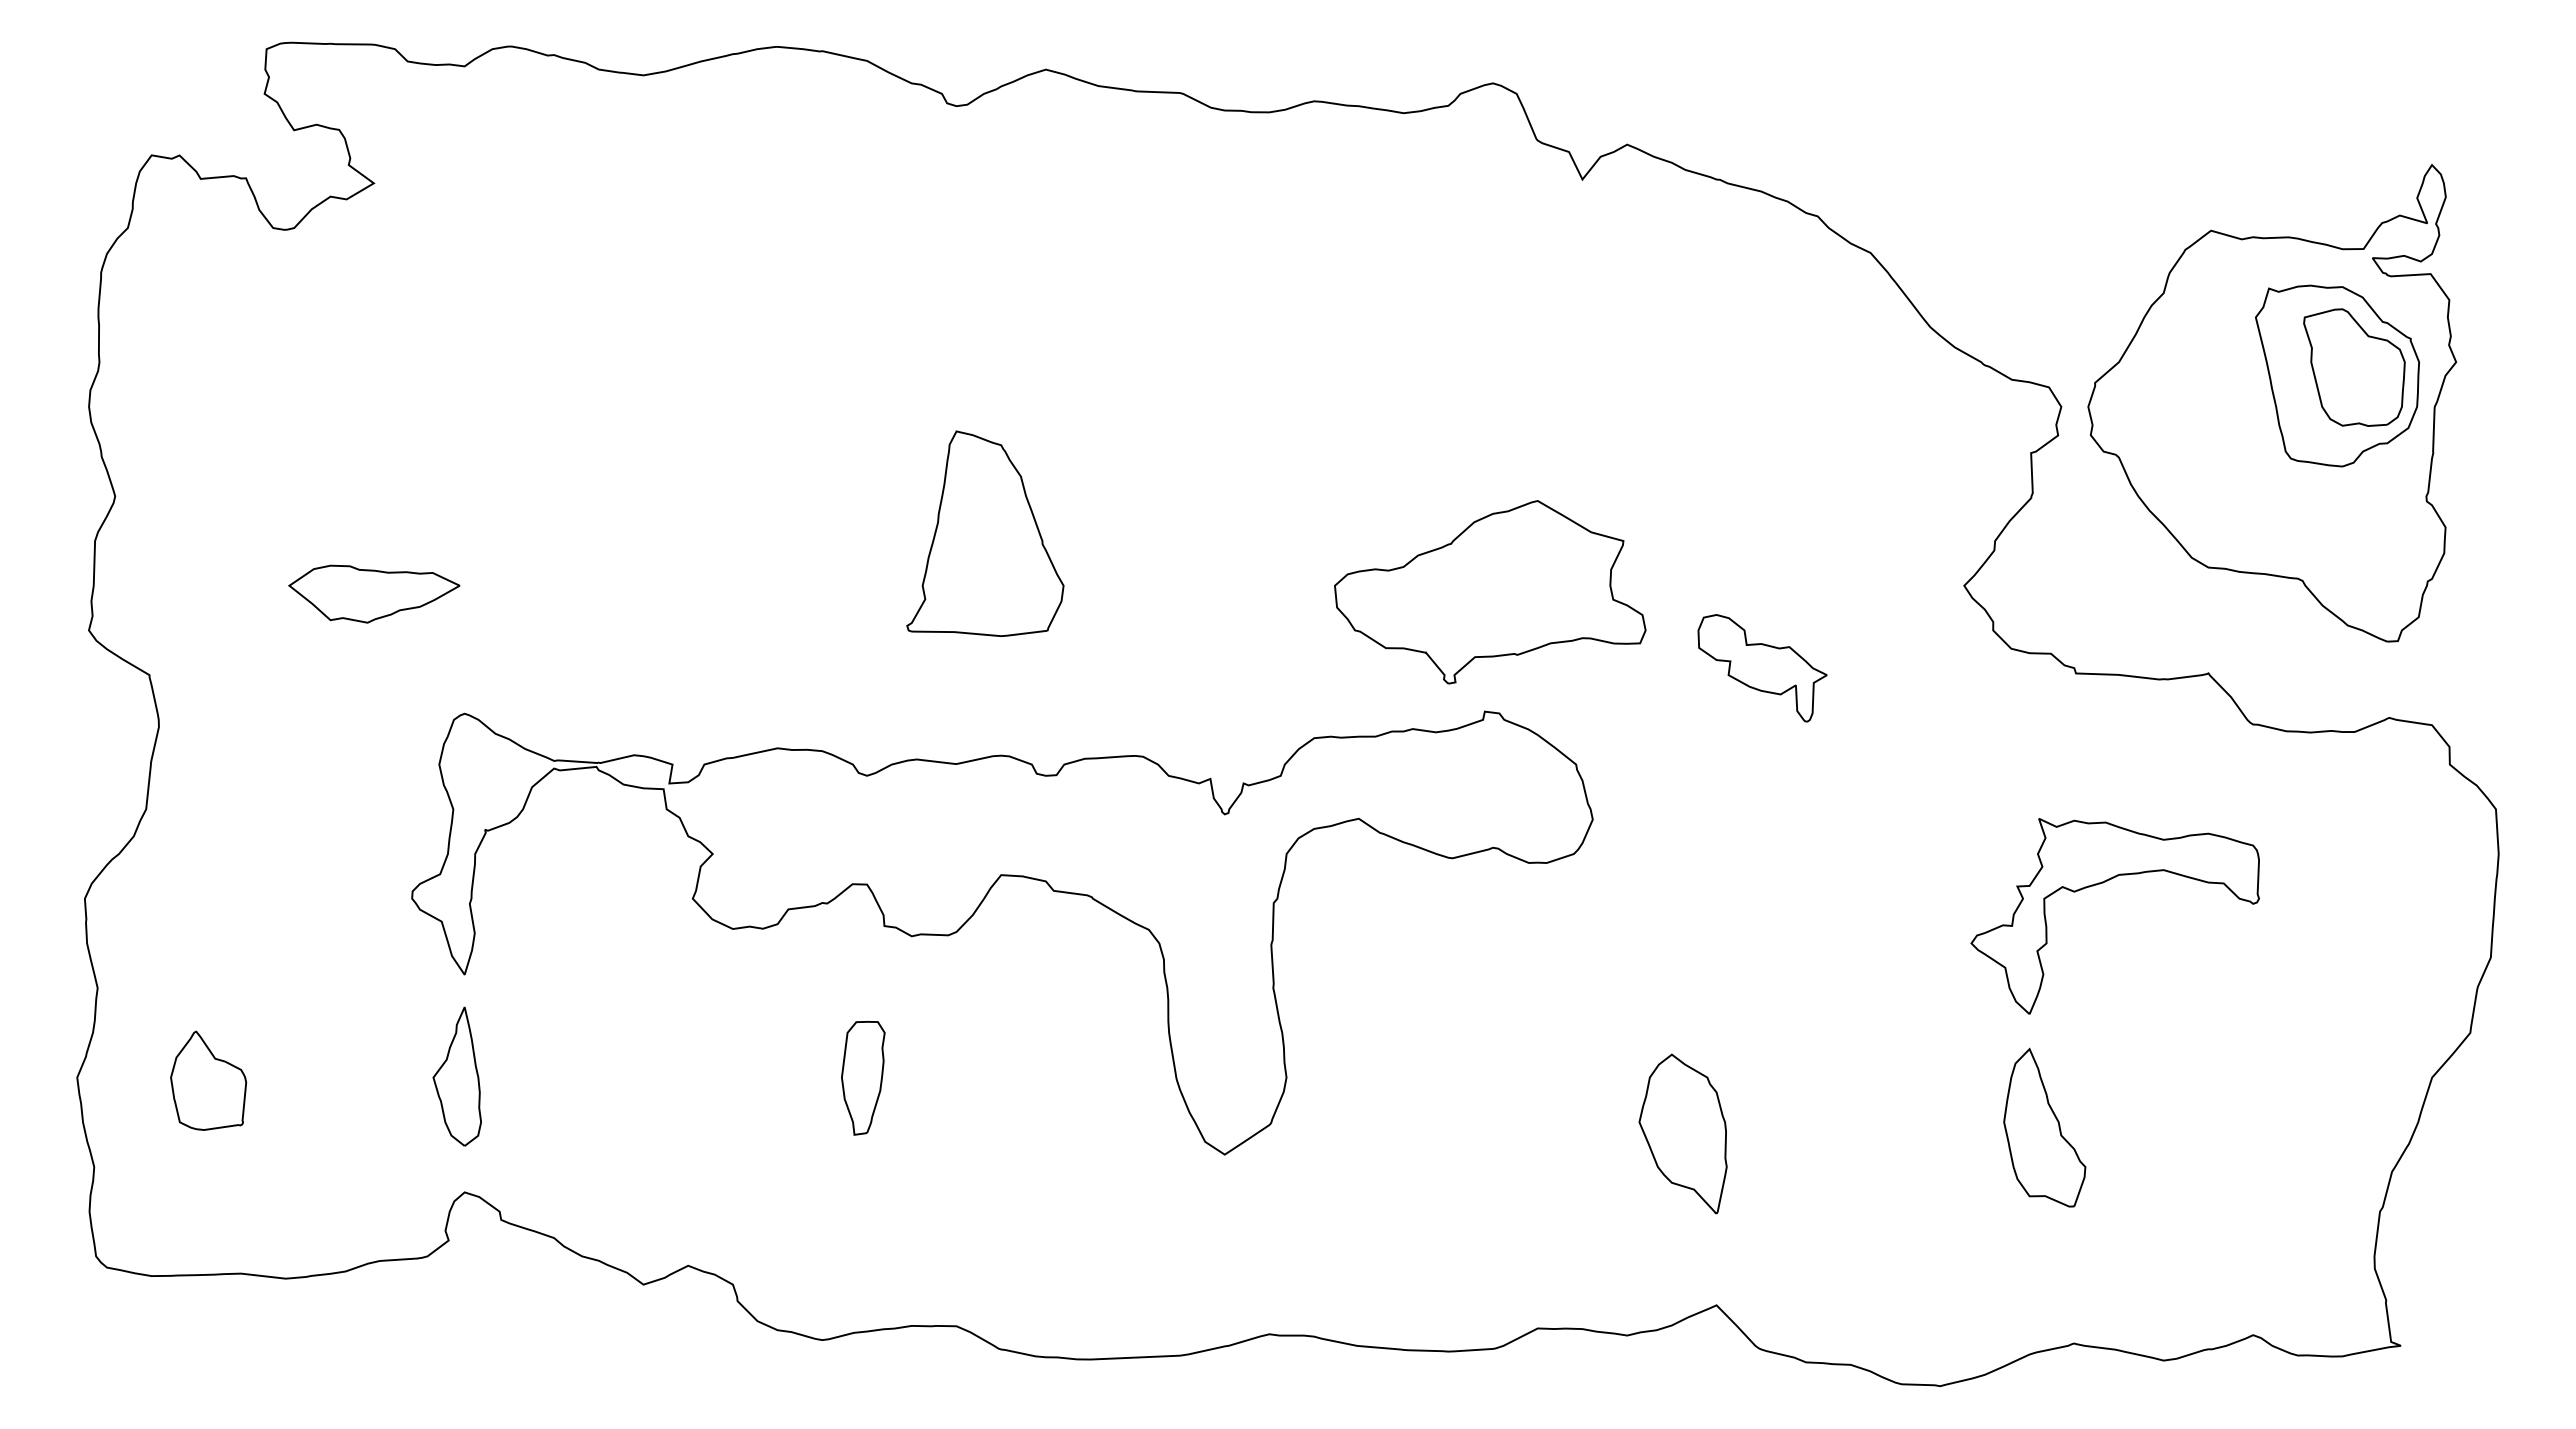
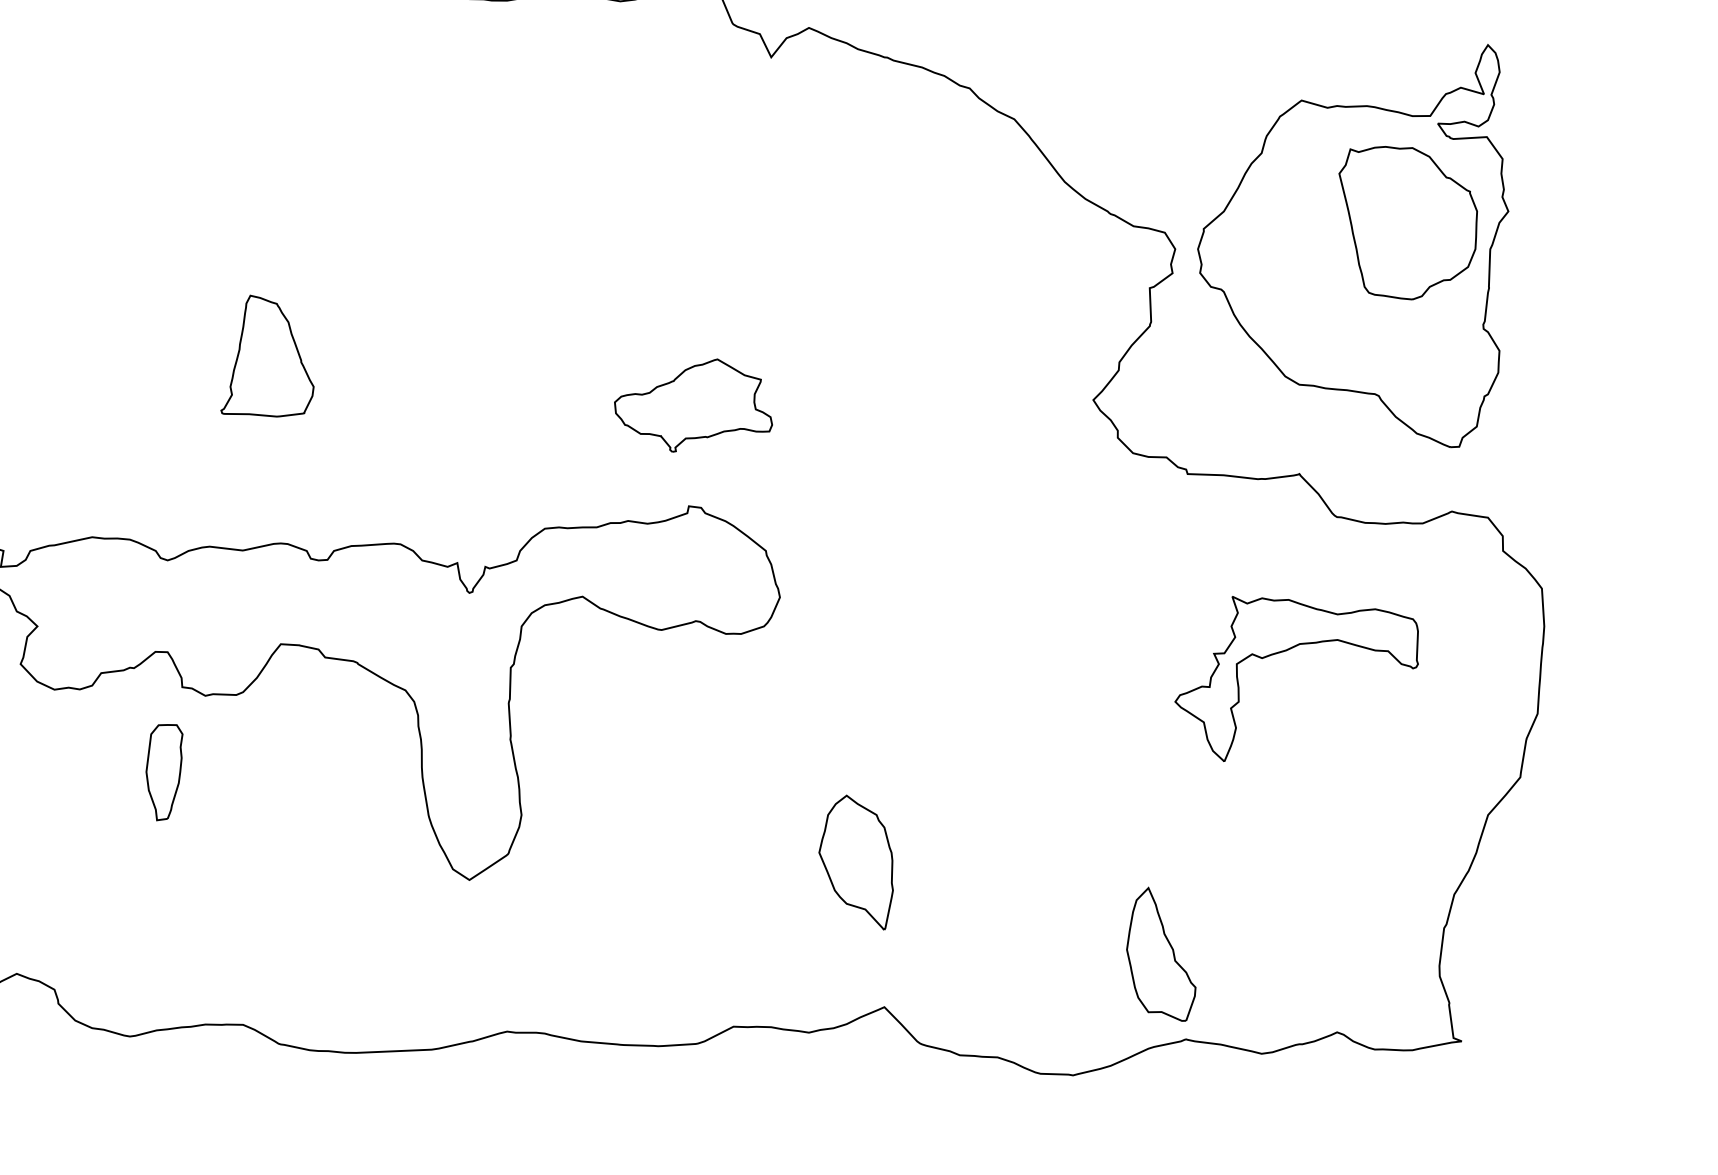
part: (2354, 367) -> (1422, 215), removed
part: (985, 533) -> (267, 355), size x0.7
part: (1490, 592) -> (693, 405), size x0.6
part: (1762, 668) -> (923, 469), removed
part: (2103, 883) -> (1286, 651), moved
part: (863, 1078) -> (164, 772), moved
part: (2044, 1127) -> (1161, 954), moved

